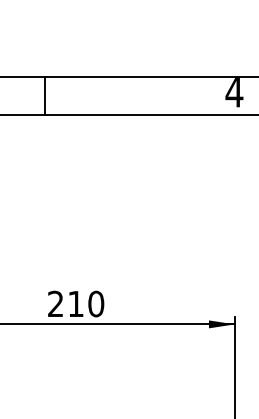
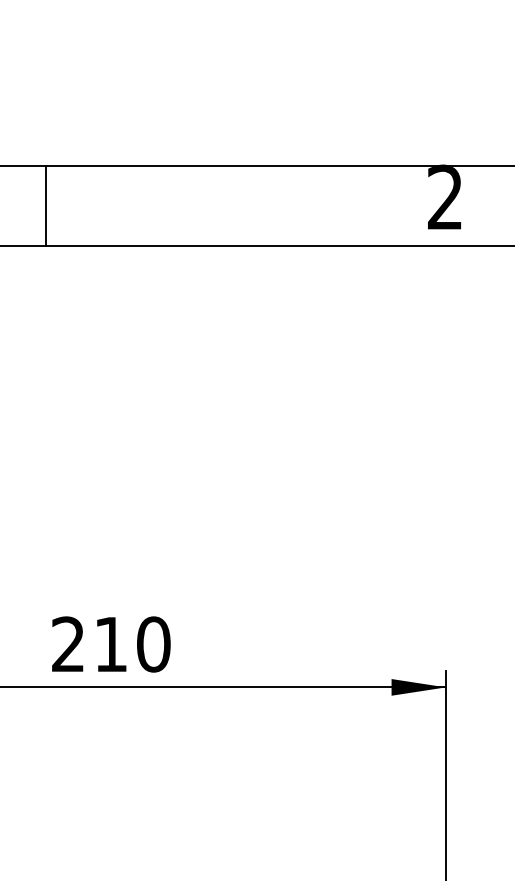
text: (234, 92) -> (445, 198), 4 -> 2

